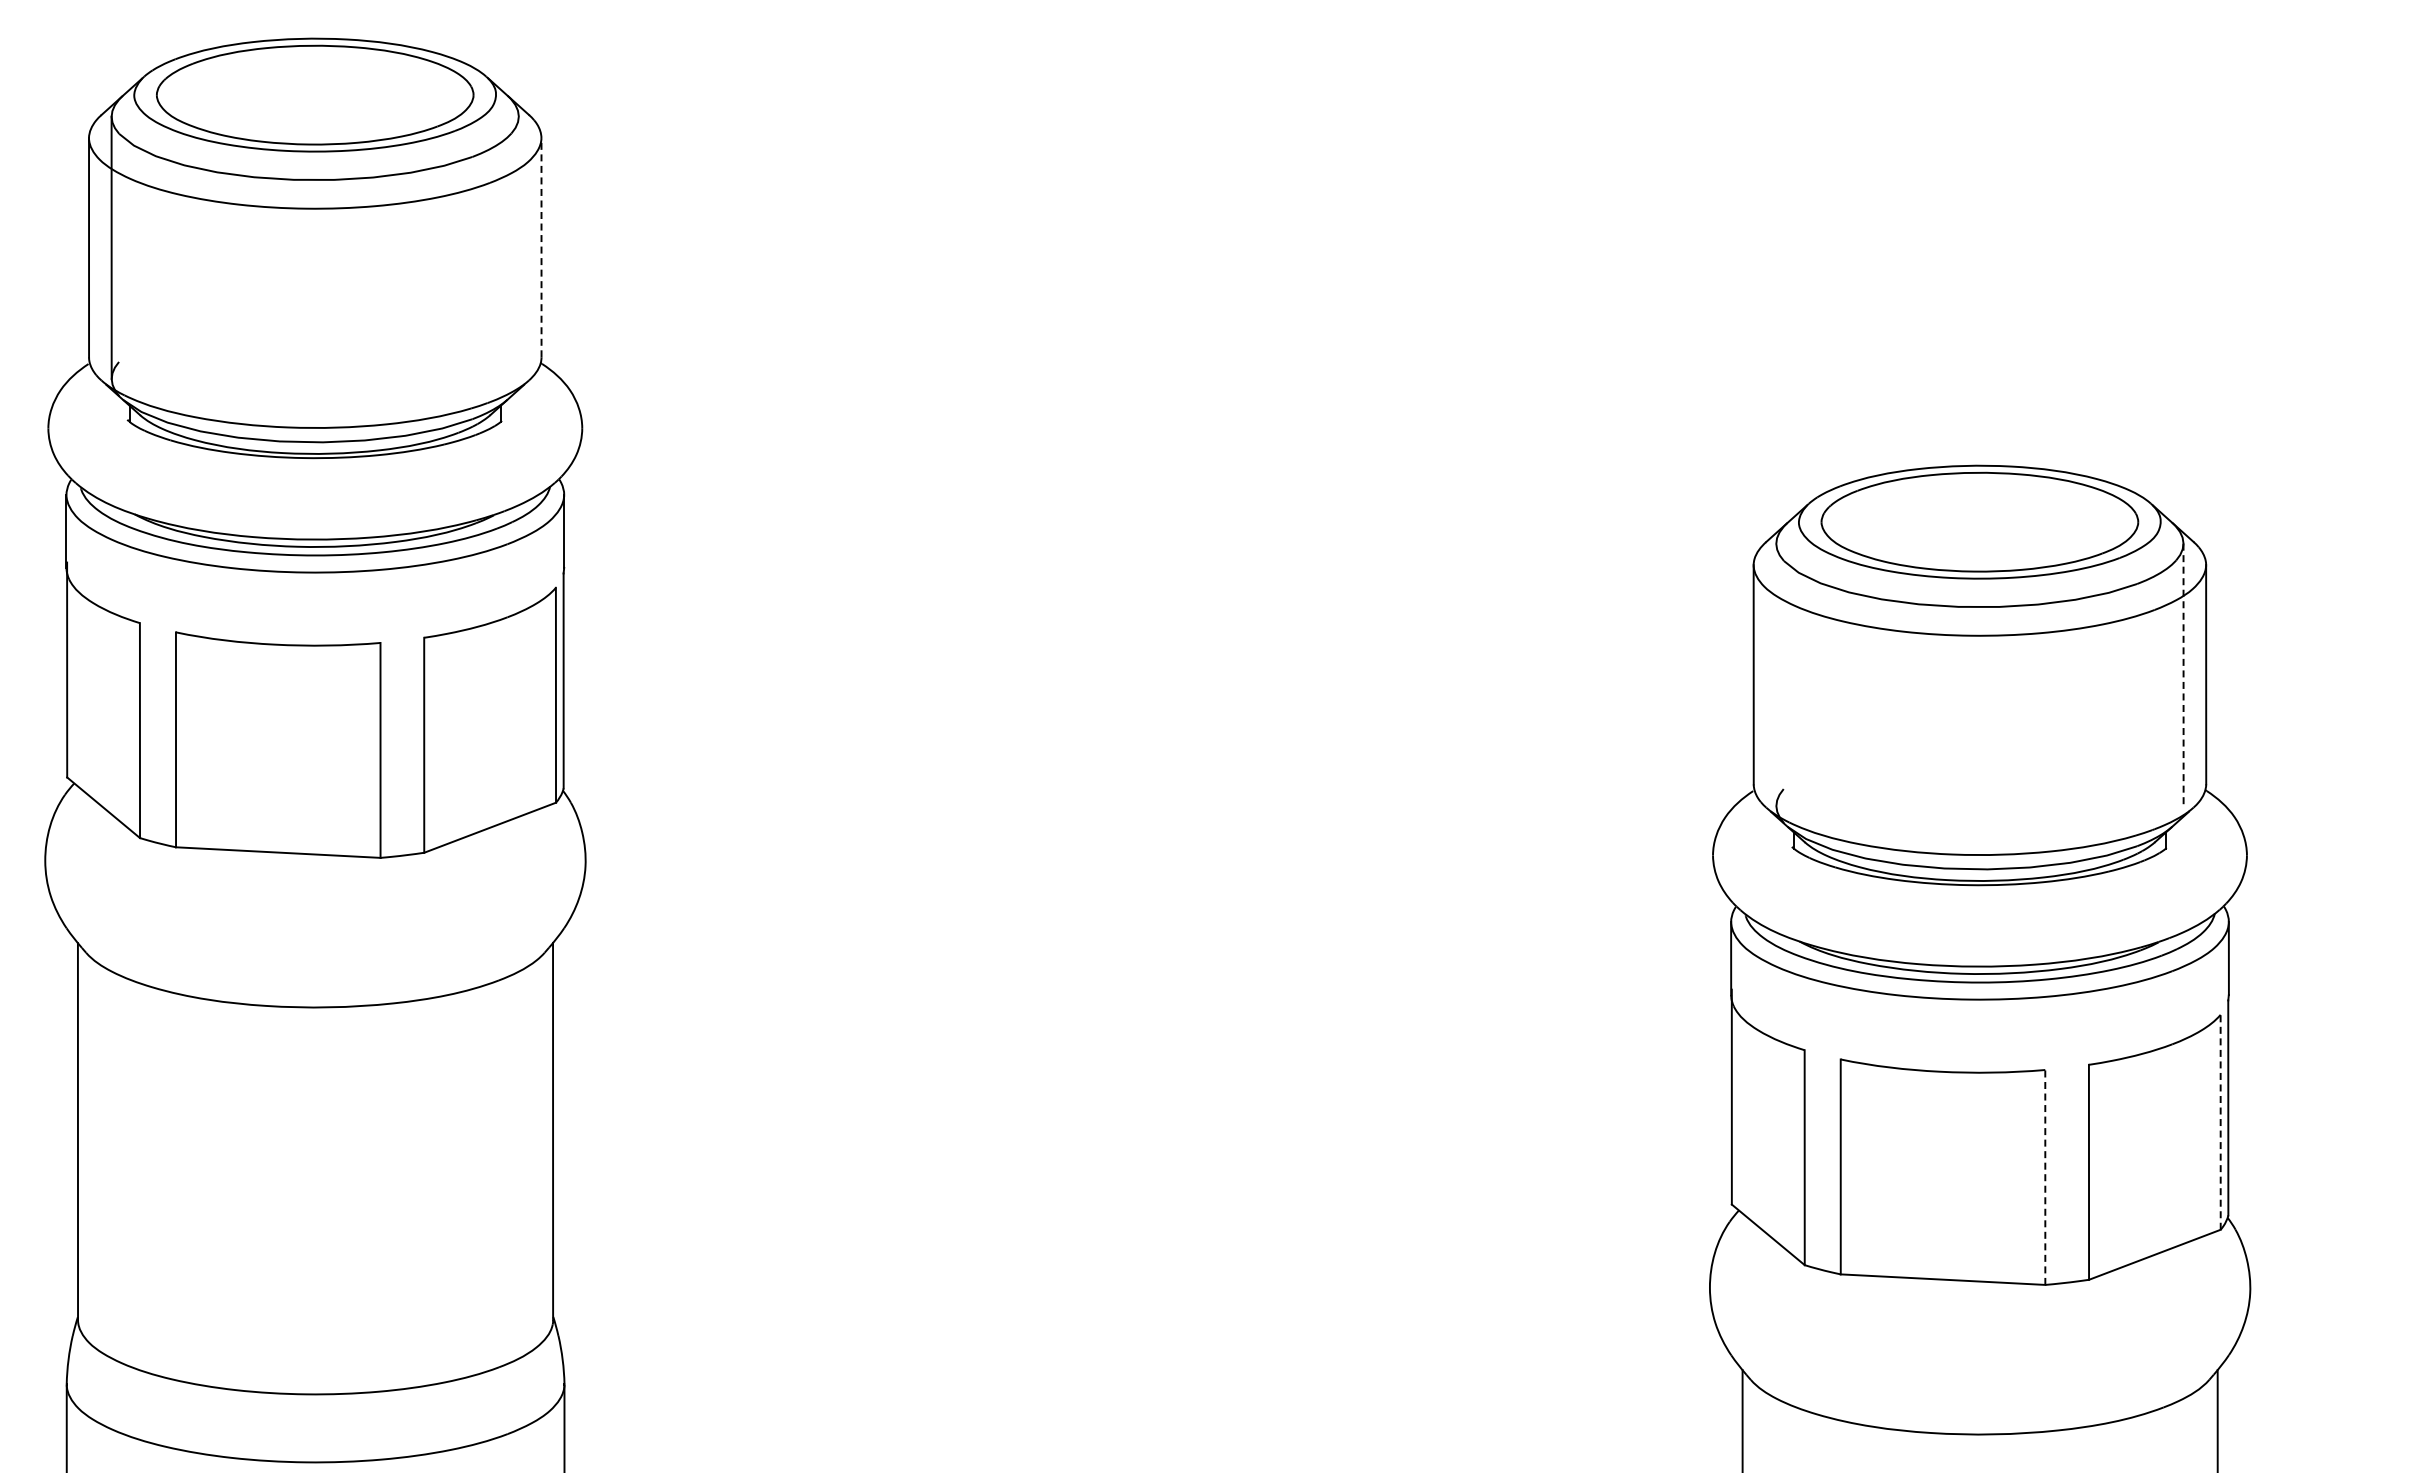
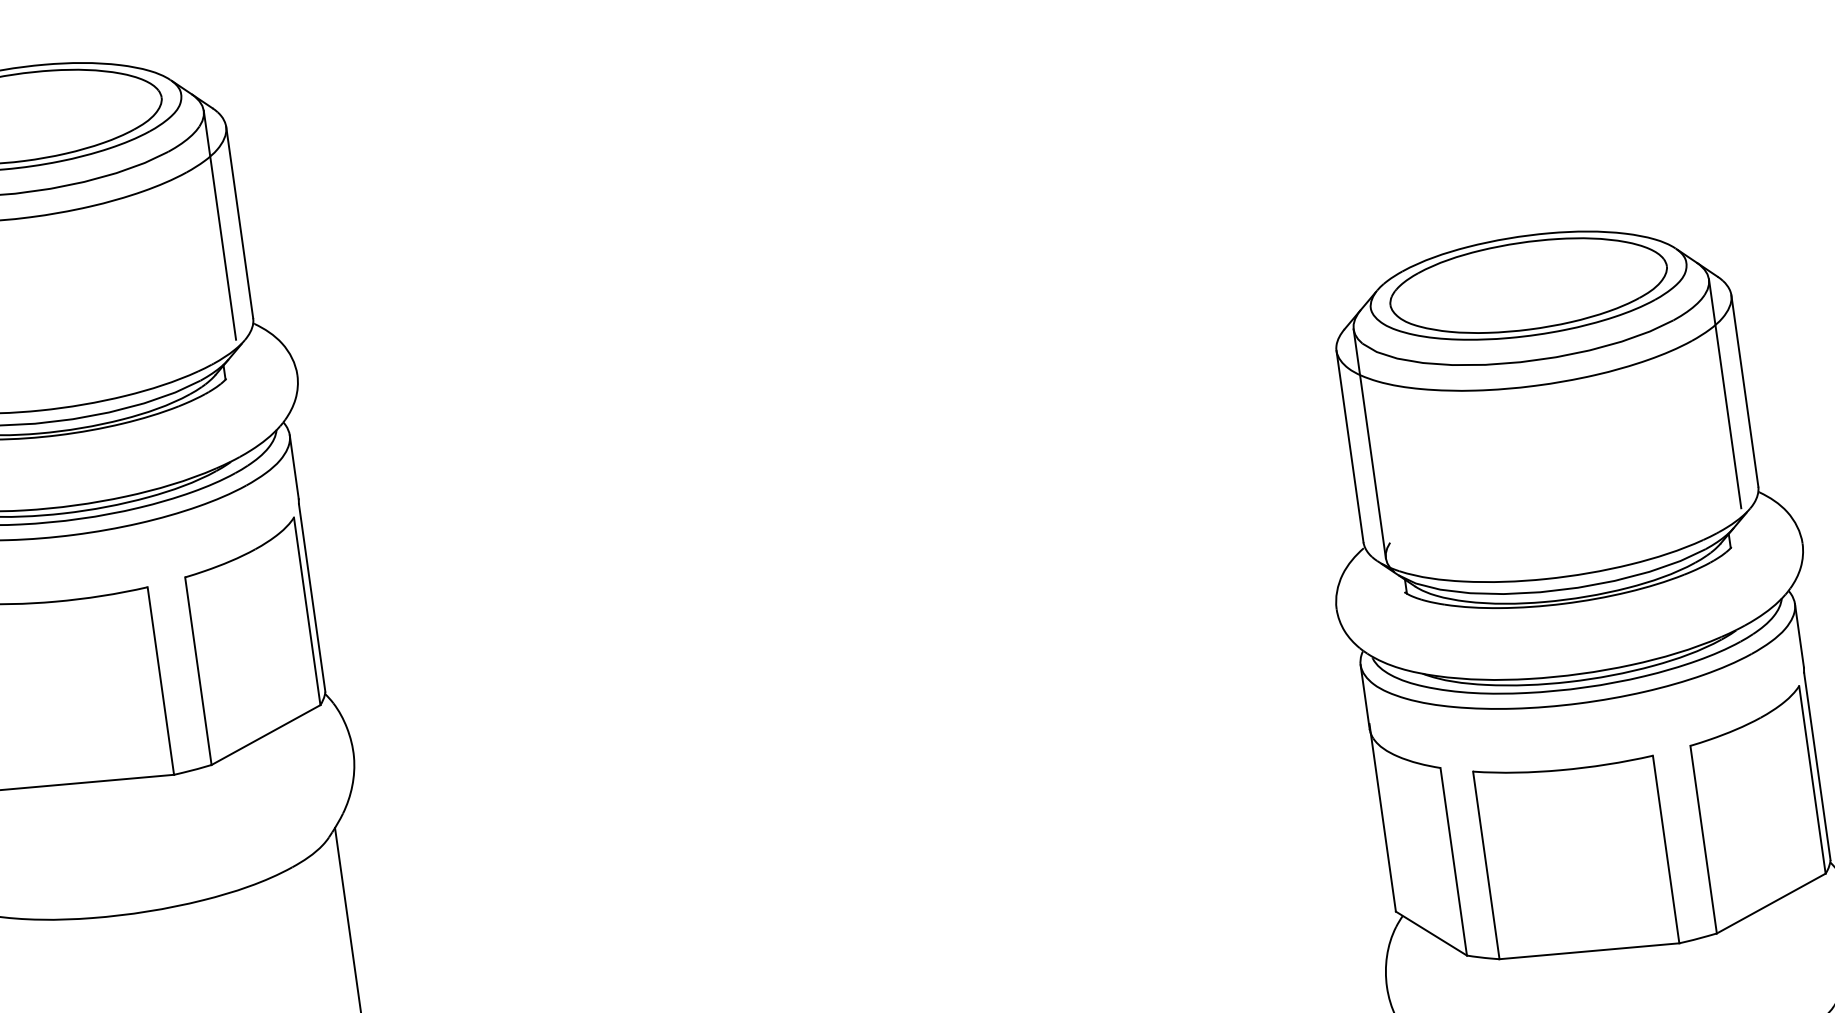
line: (518, 247) -> (219, 225), added
line: (541, 247) -> (239, 222), dashed -> solid
line: (1776, 674) -> (1369, 443), added
line: (2183, 675) -> (1725, 394), dashed -> solid
line: (2220, 1121) -> (1812, 779), dashed -> solid
line: (2045, 1176) -> (1666, 848), dashed -> solid

